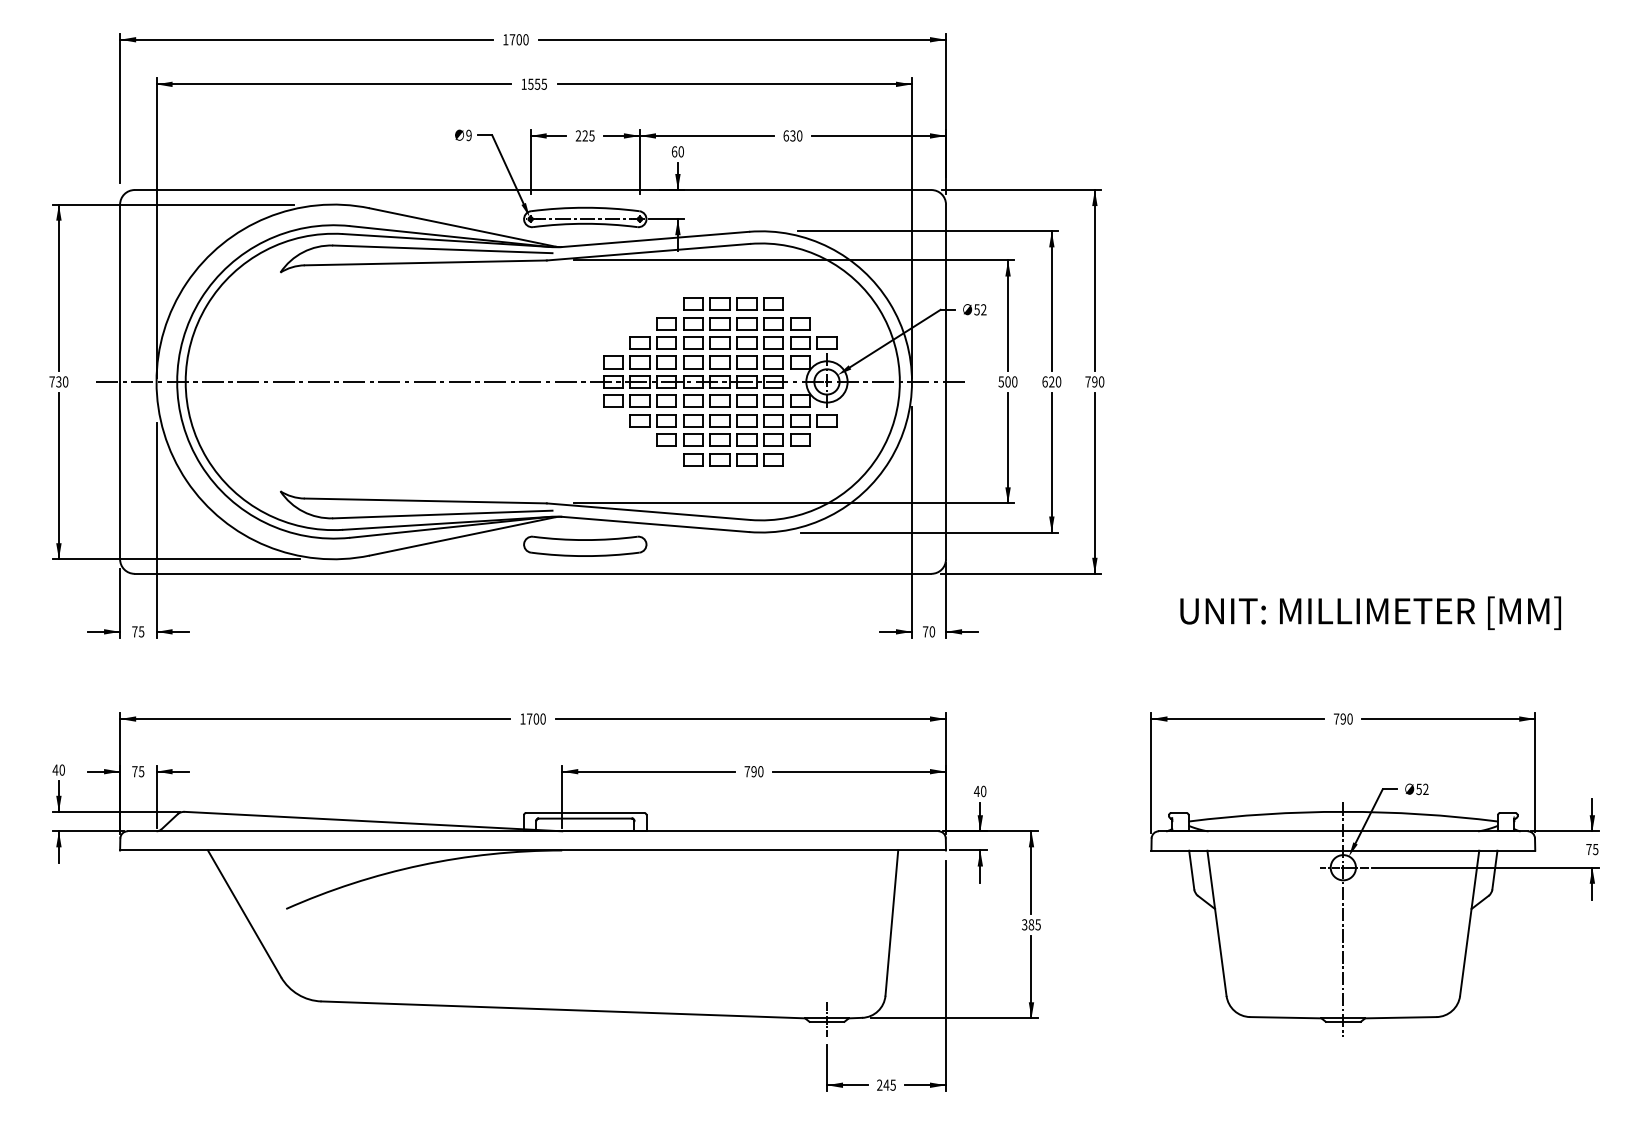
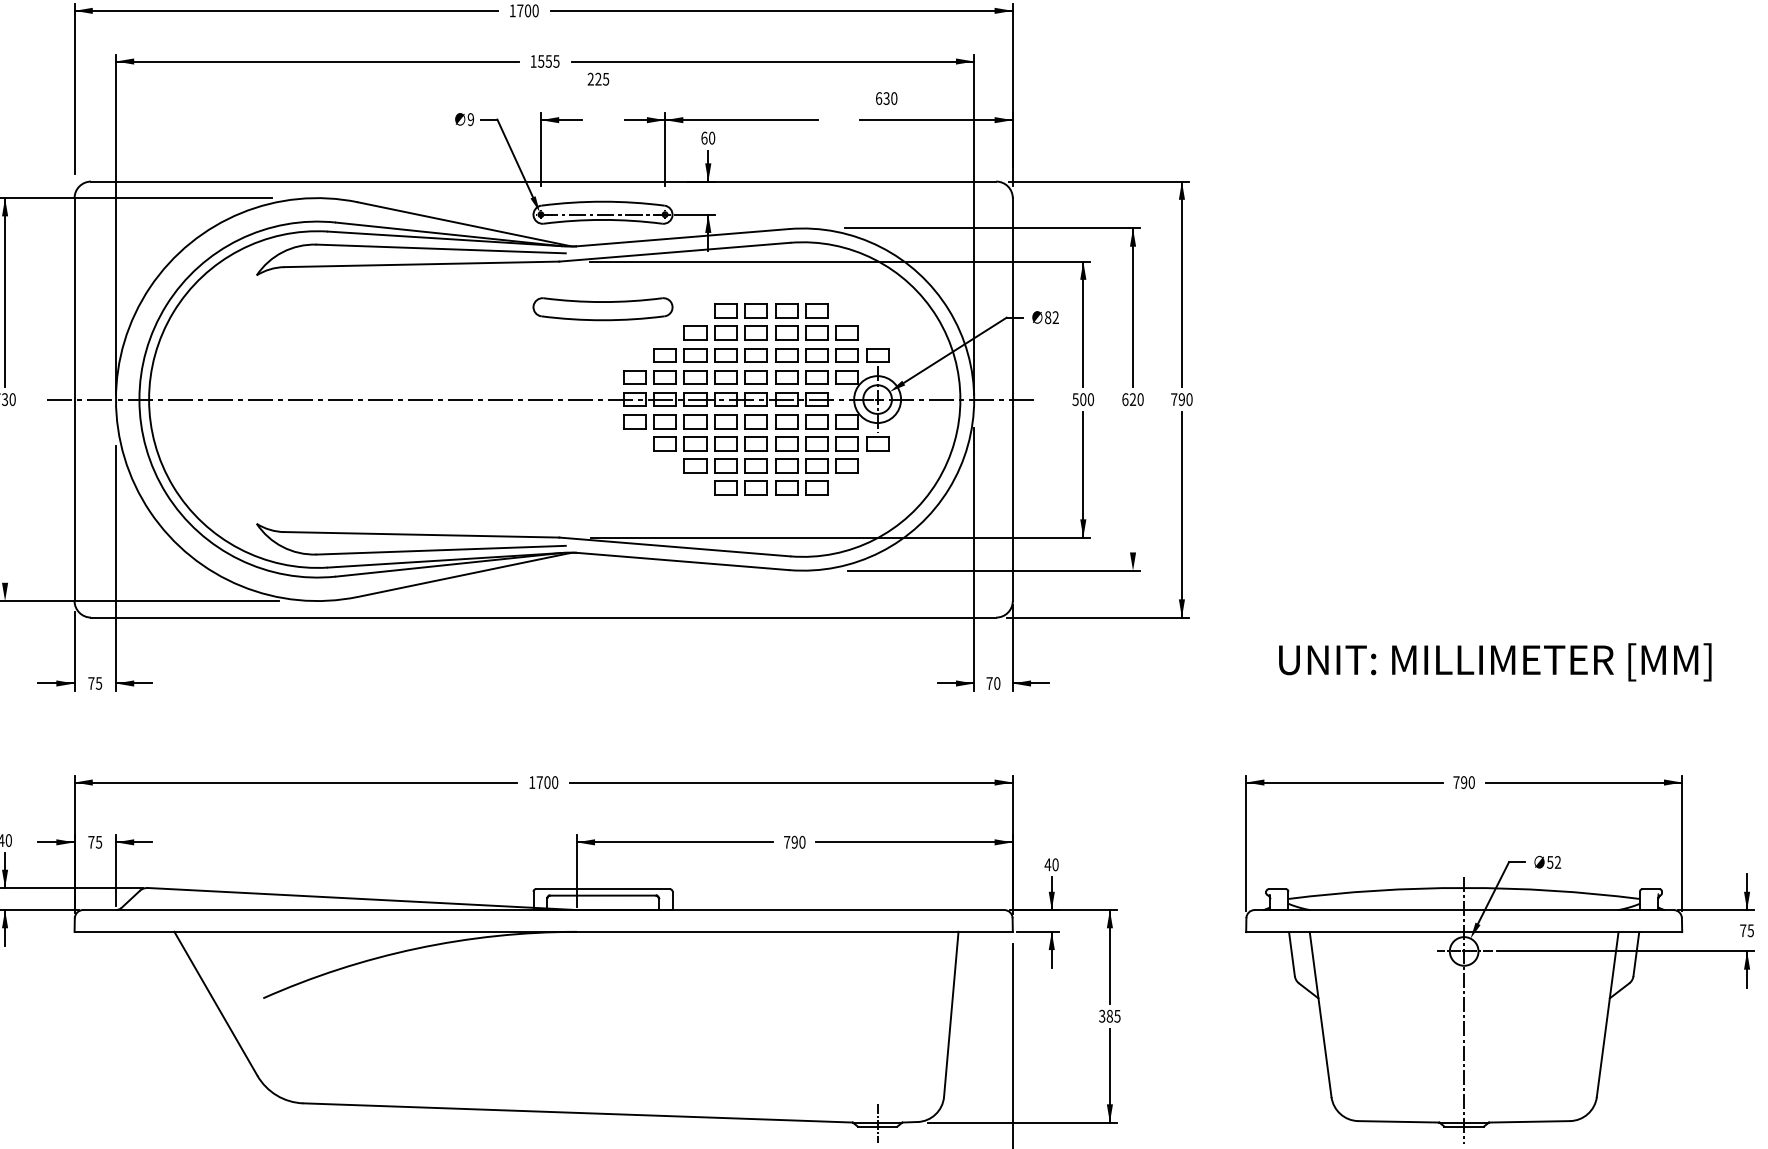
text: (584, 135) -> (597, 78), moved
text: (792, 135) -> (886, 98), moved
text: (976, 309) -> (1047, 317), 52 -> 82
line: (1051, 462) -> (1132, 491), removed
line: (58, 476) -> (4, 507), removed
part: (585, 545) -> (603, 308), moved

